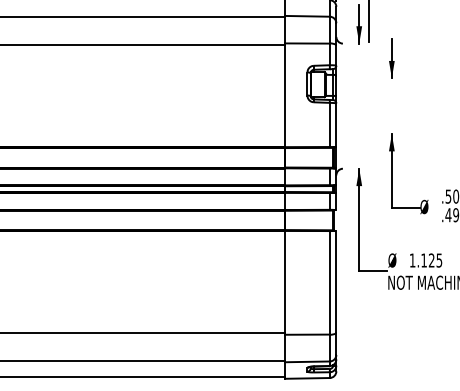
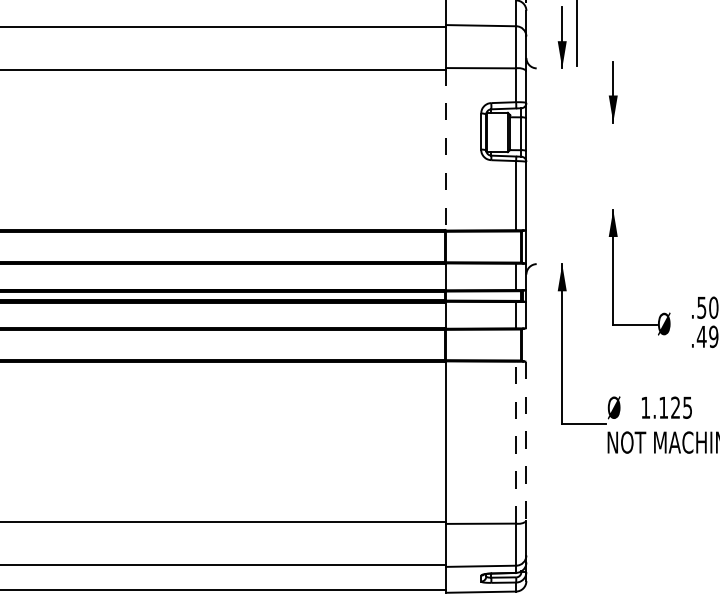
line: (285, 95) -> (446, 149), solid -> dashed
line: (329, 282) -> (515, 442), solid -> dashed
line: (336, 282) -> (526, 442), solid -> dashed

